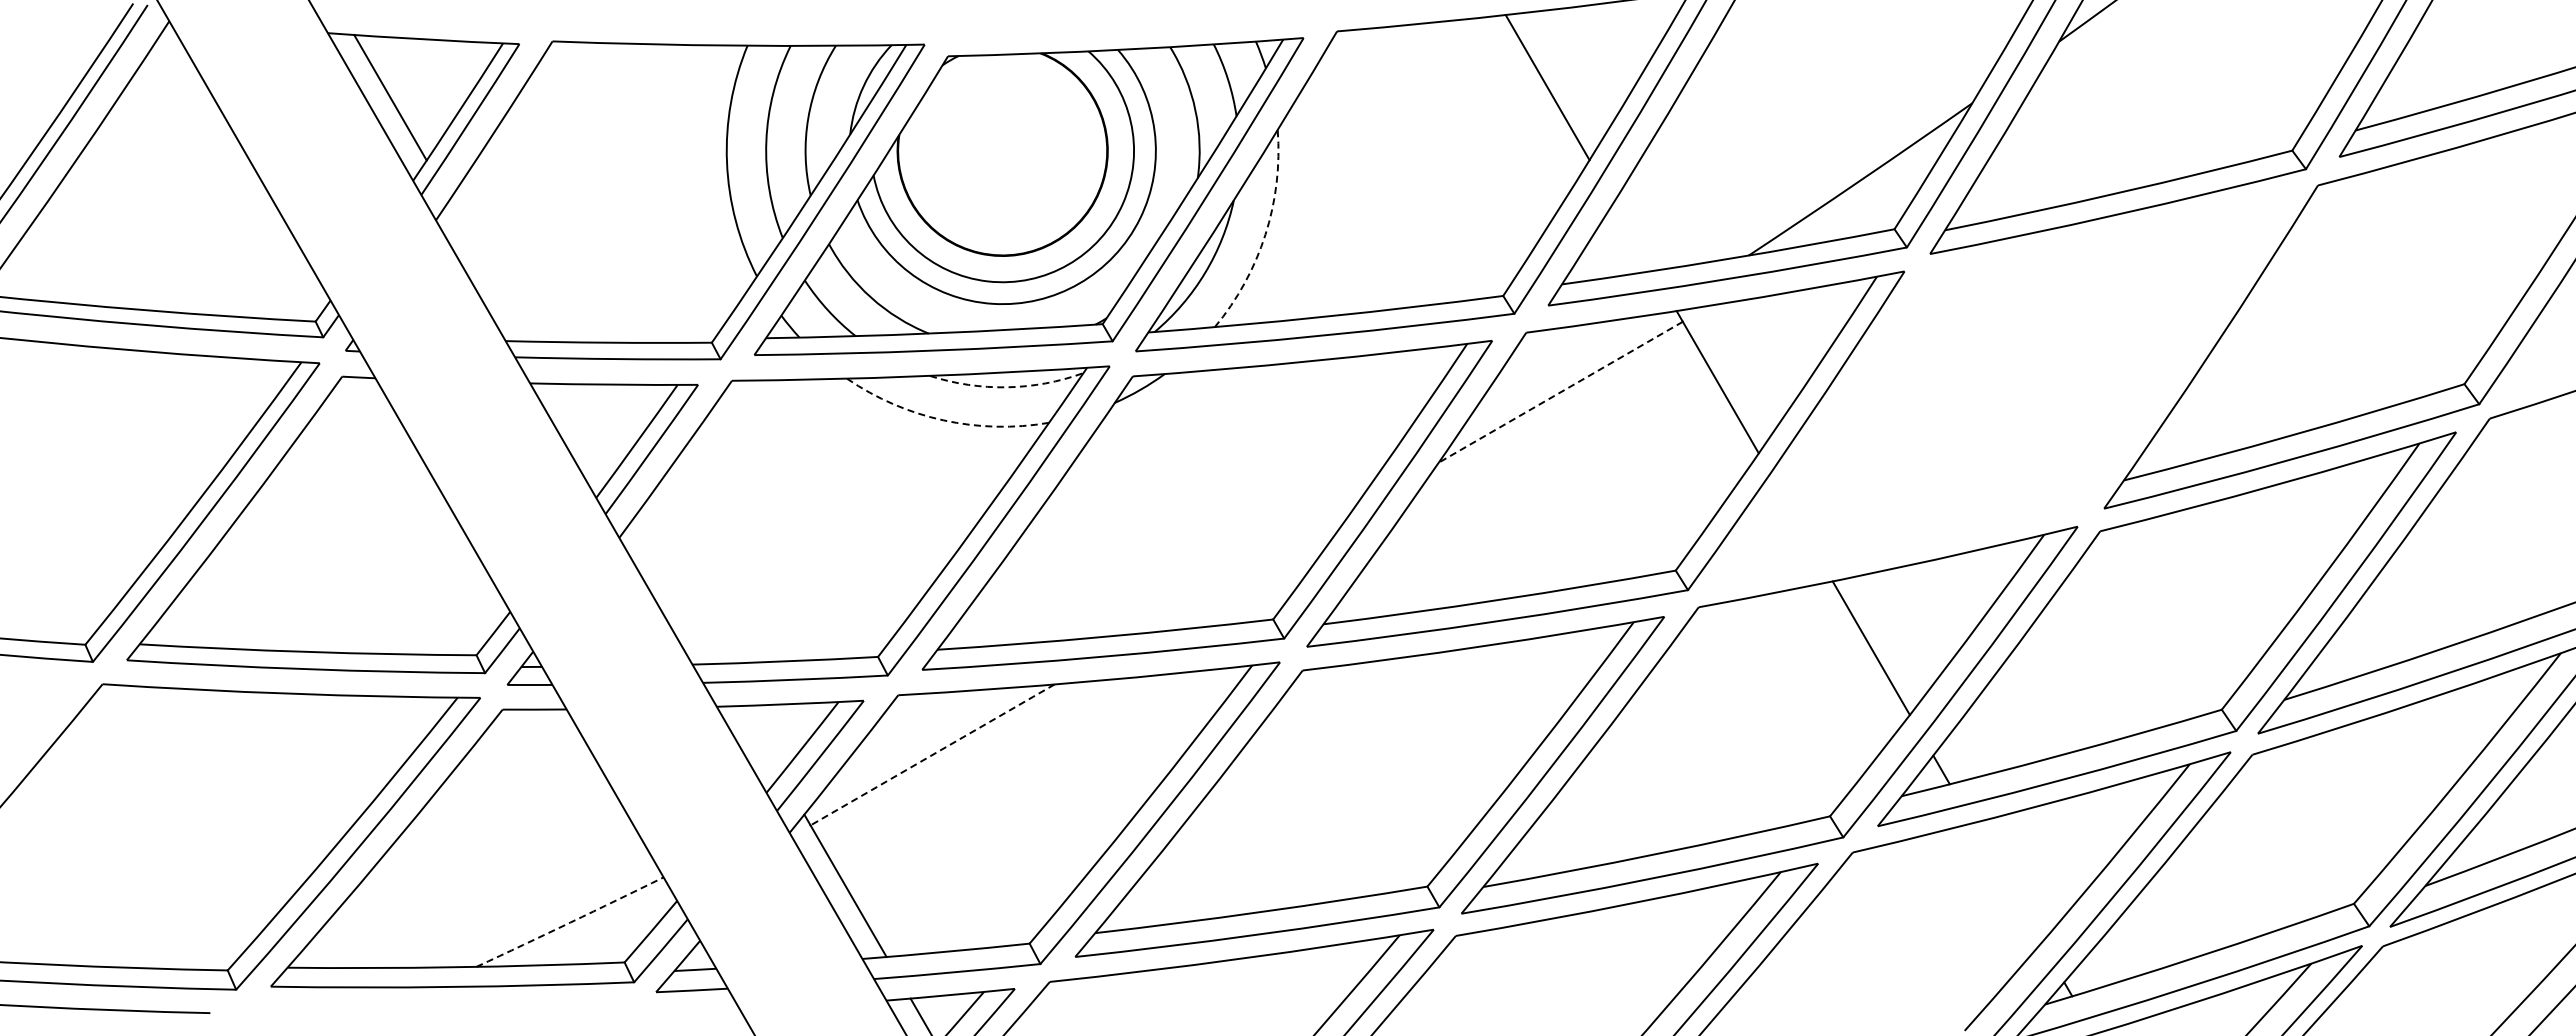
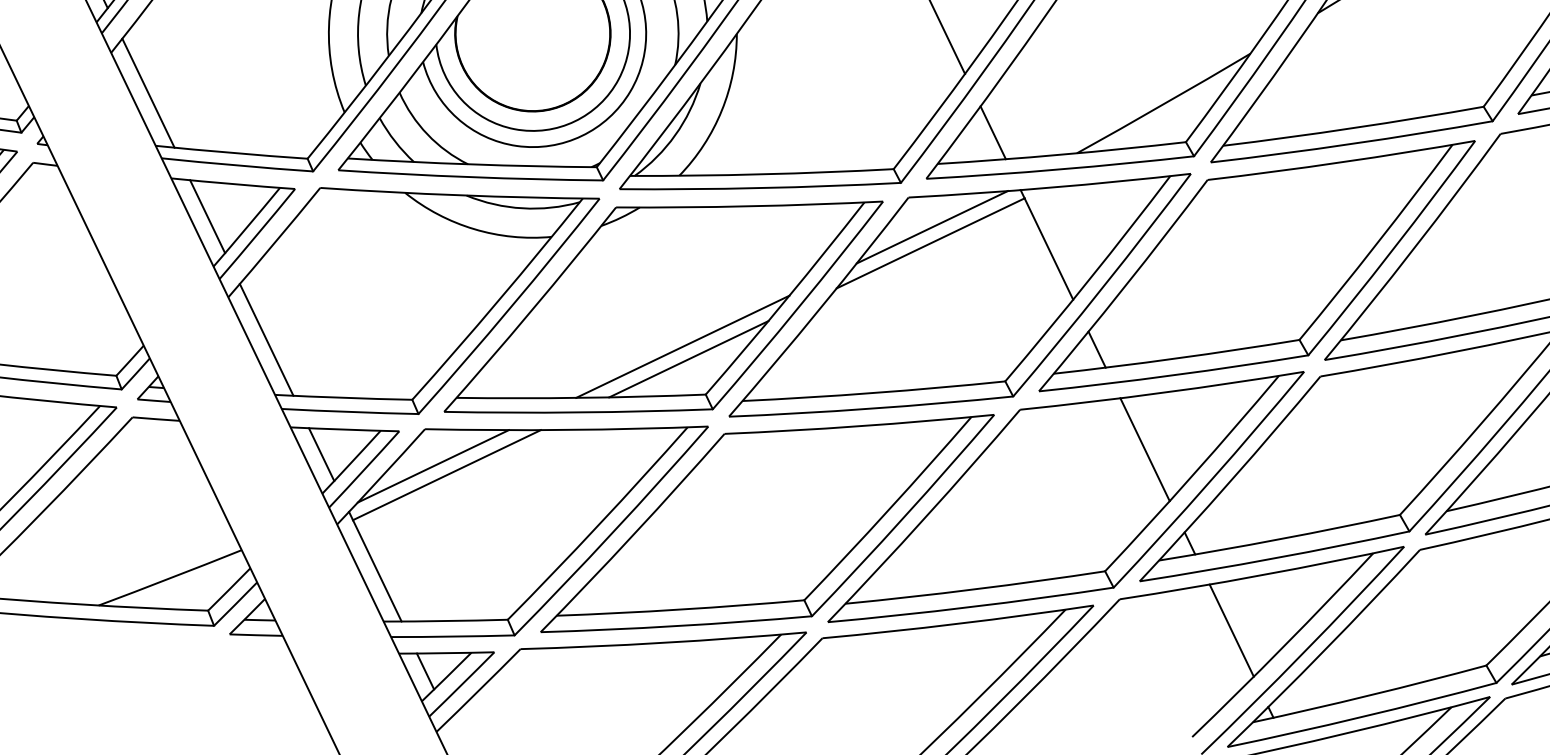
arc: (1265, 234) -> (721, 110), dashed -> solid
line: (1633, 236) -> (993, 132), added
line: (490, 270) -> (148, 92), added
line: (1561, 369) -> (932, 226), added
arc: (1007, 387) -> (523, 208), dashed -> solid
part: (2003, 388) -> (1257, 265), added
line: (1560, 392) -> (930, 243), dashed -> solid
arc: (943, 420) -> (473, 229), dashed -> solid
line: (582, 430) -> (207, 216), added
line: (1236, 557) -> (682, 346), added
line: (1246, 573) -> (688, 359), added
line: (675, 590) -> (266, 339), added
line: (761, 739) -> (321, 454), added
line: (913, 744) -> (433, 466), added
line: (932, 754) -> (446, 474), dashed -> solid
line: (2006, 883) -> (1231, 630), added
arc: (570, 922) -> (170, 578), dashed -> solid

